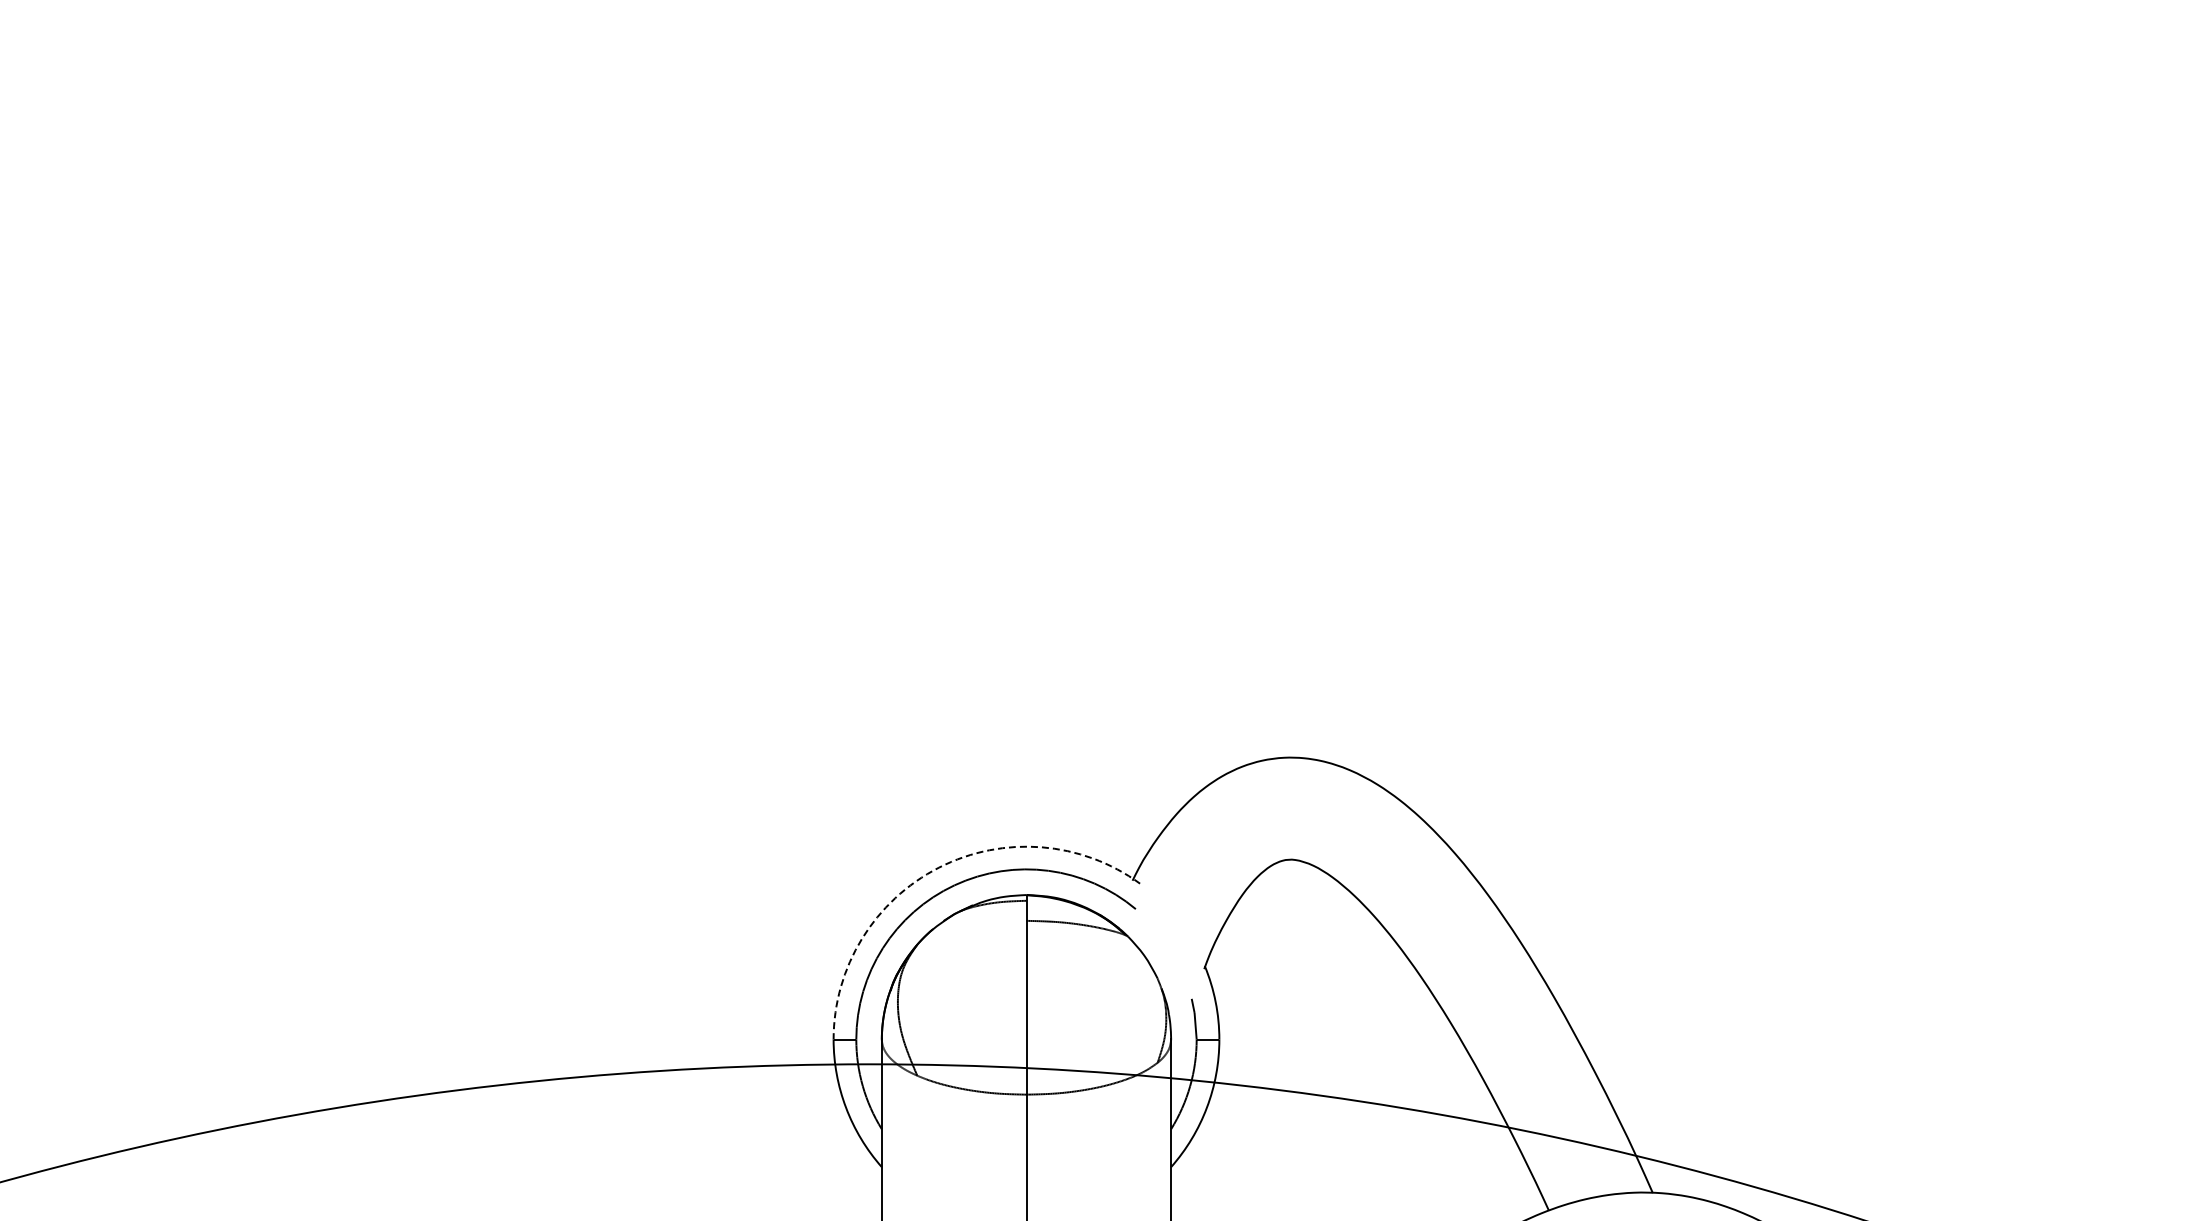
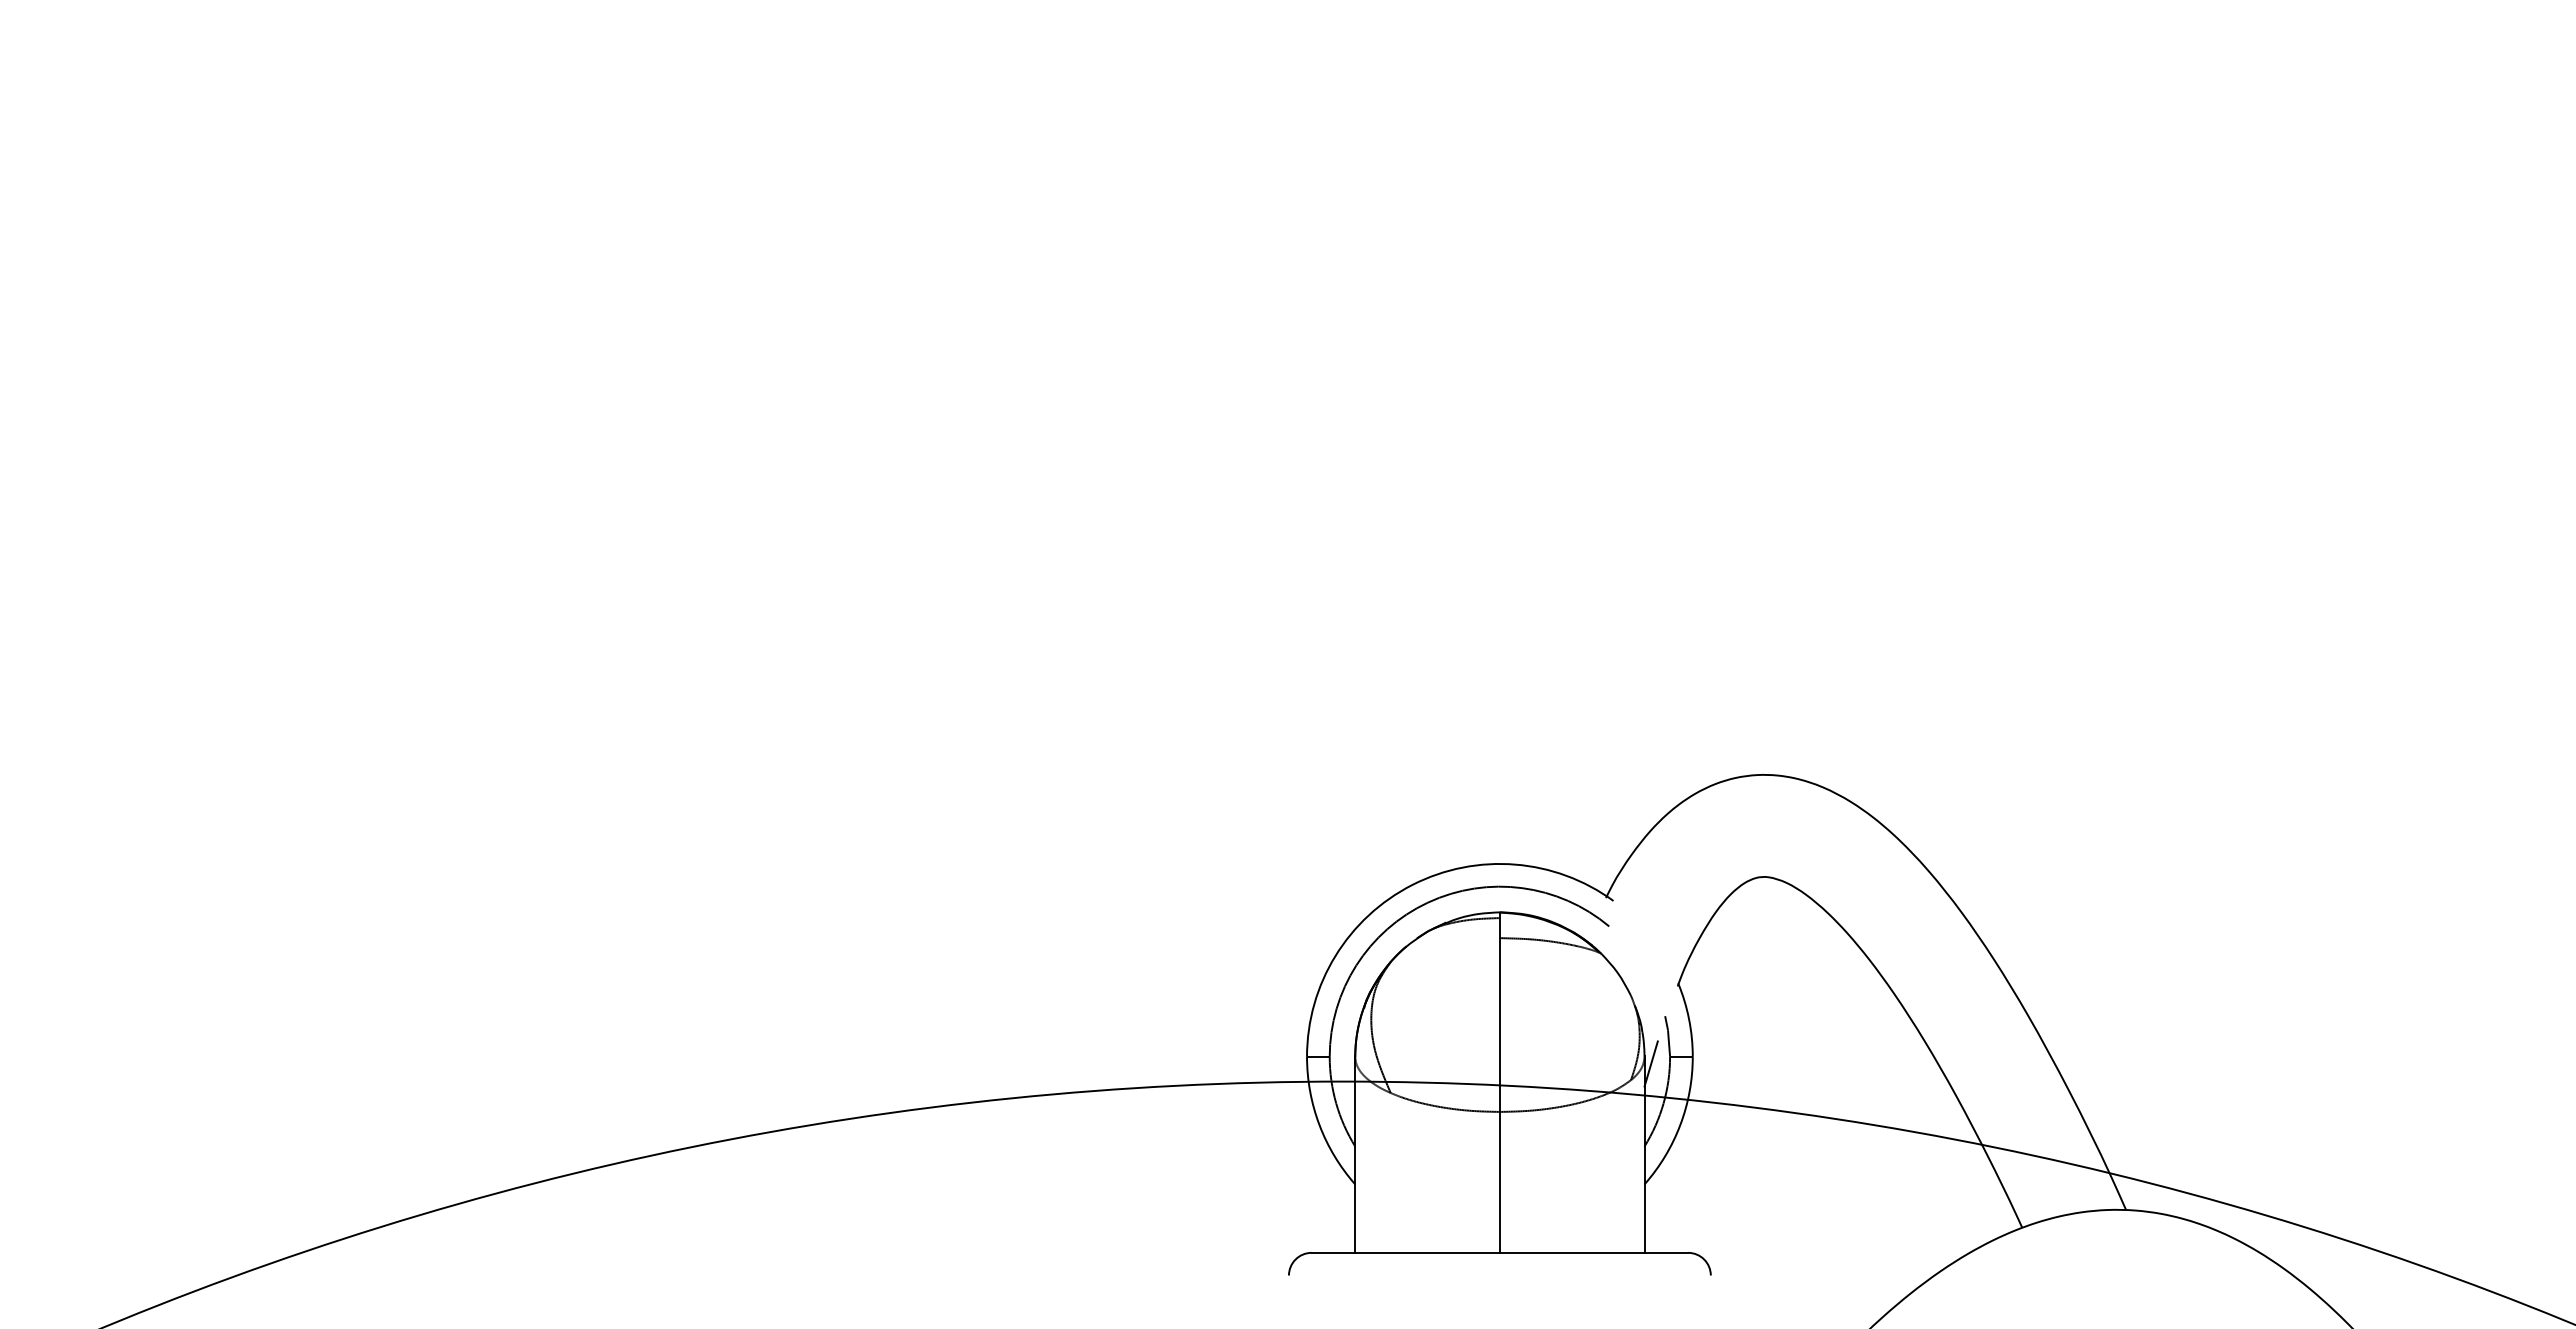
arc: (939, 867) -> (1412, 884), dashed -> solid
line: (1177, 1046) -> (1650, 1063), added

